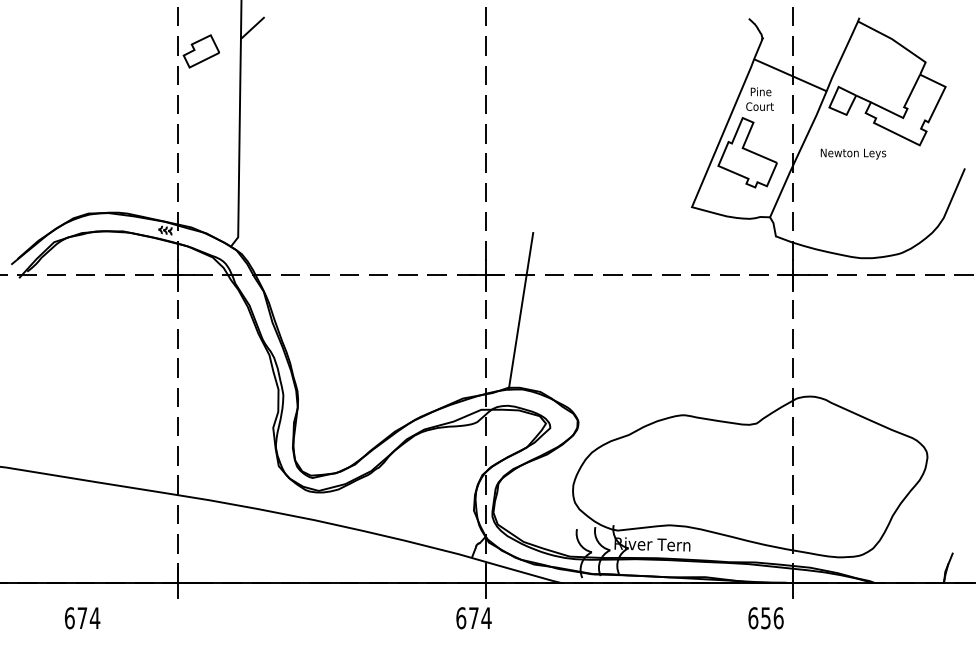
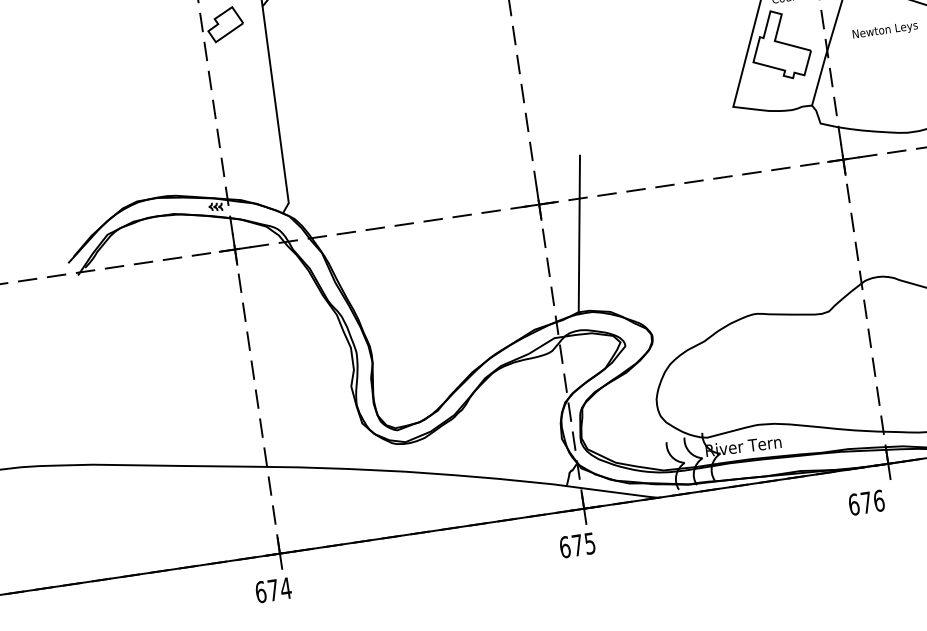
text: (82, 618) -> (273, 590), moved
text: (486, 618) -> (590, 543), 674 -> 675
text: (765, 618) -> (866, 503), 656 -> 676

